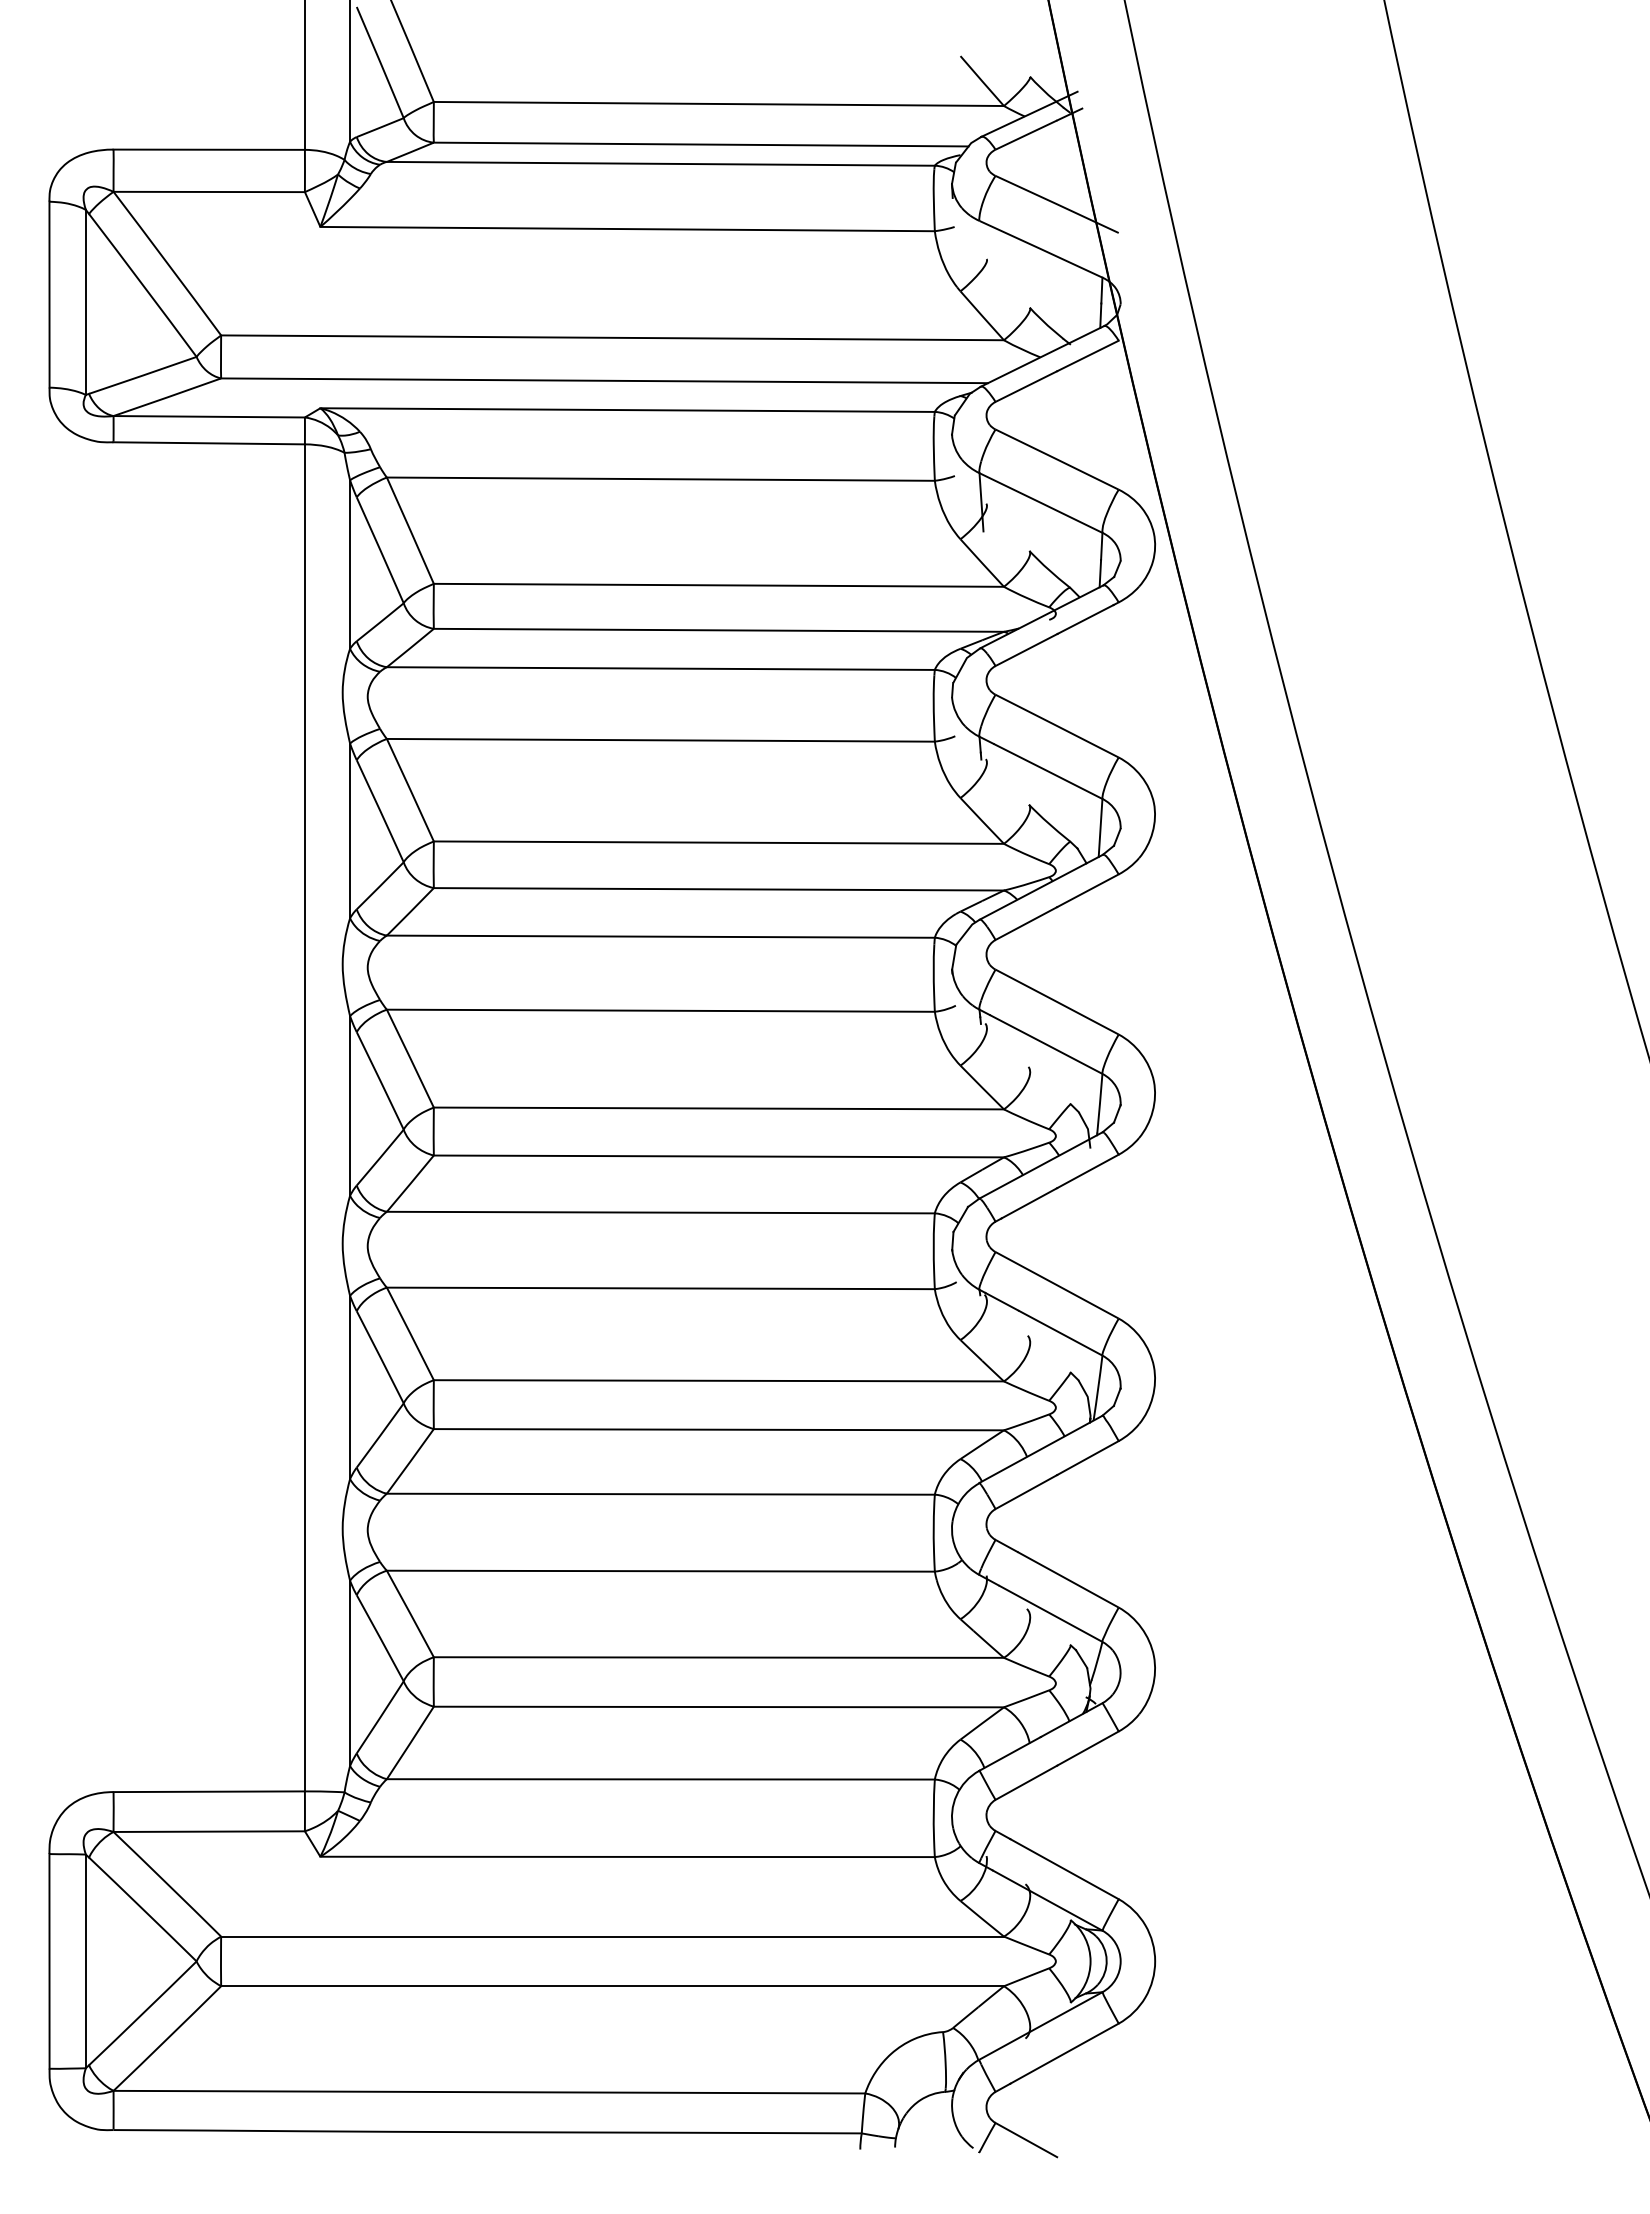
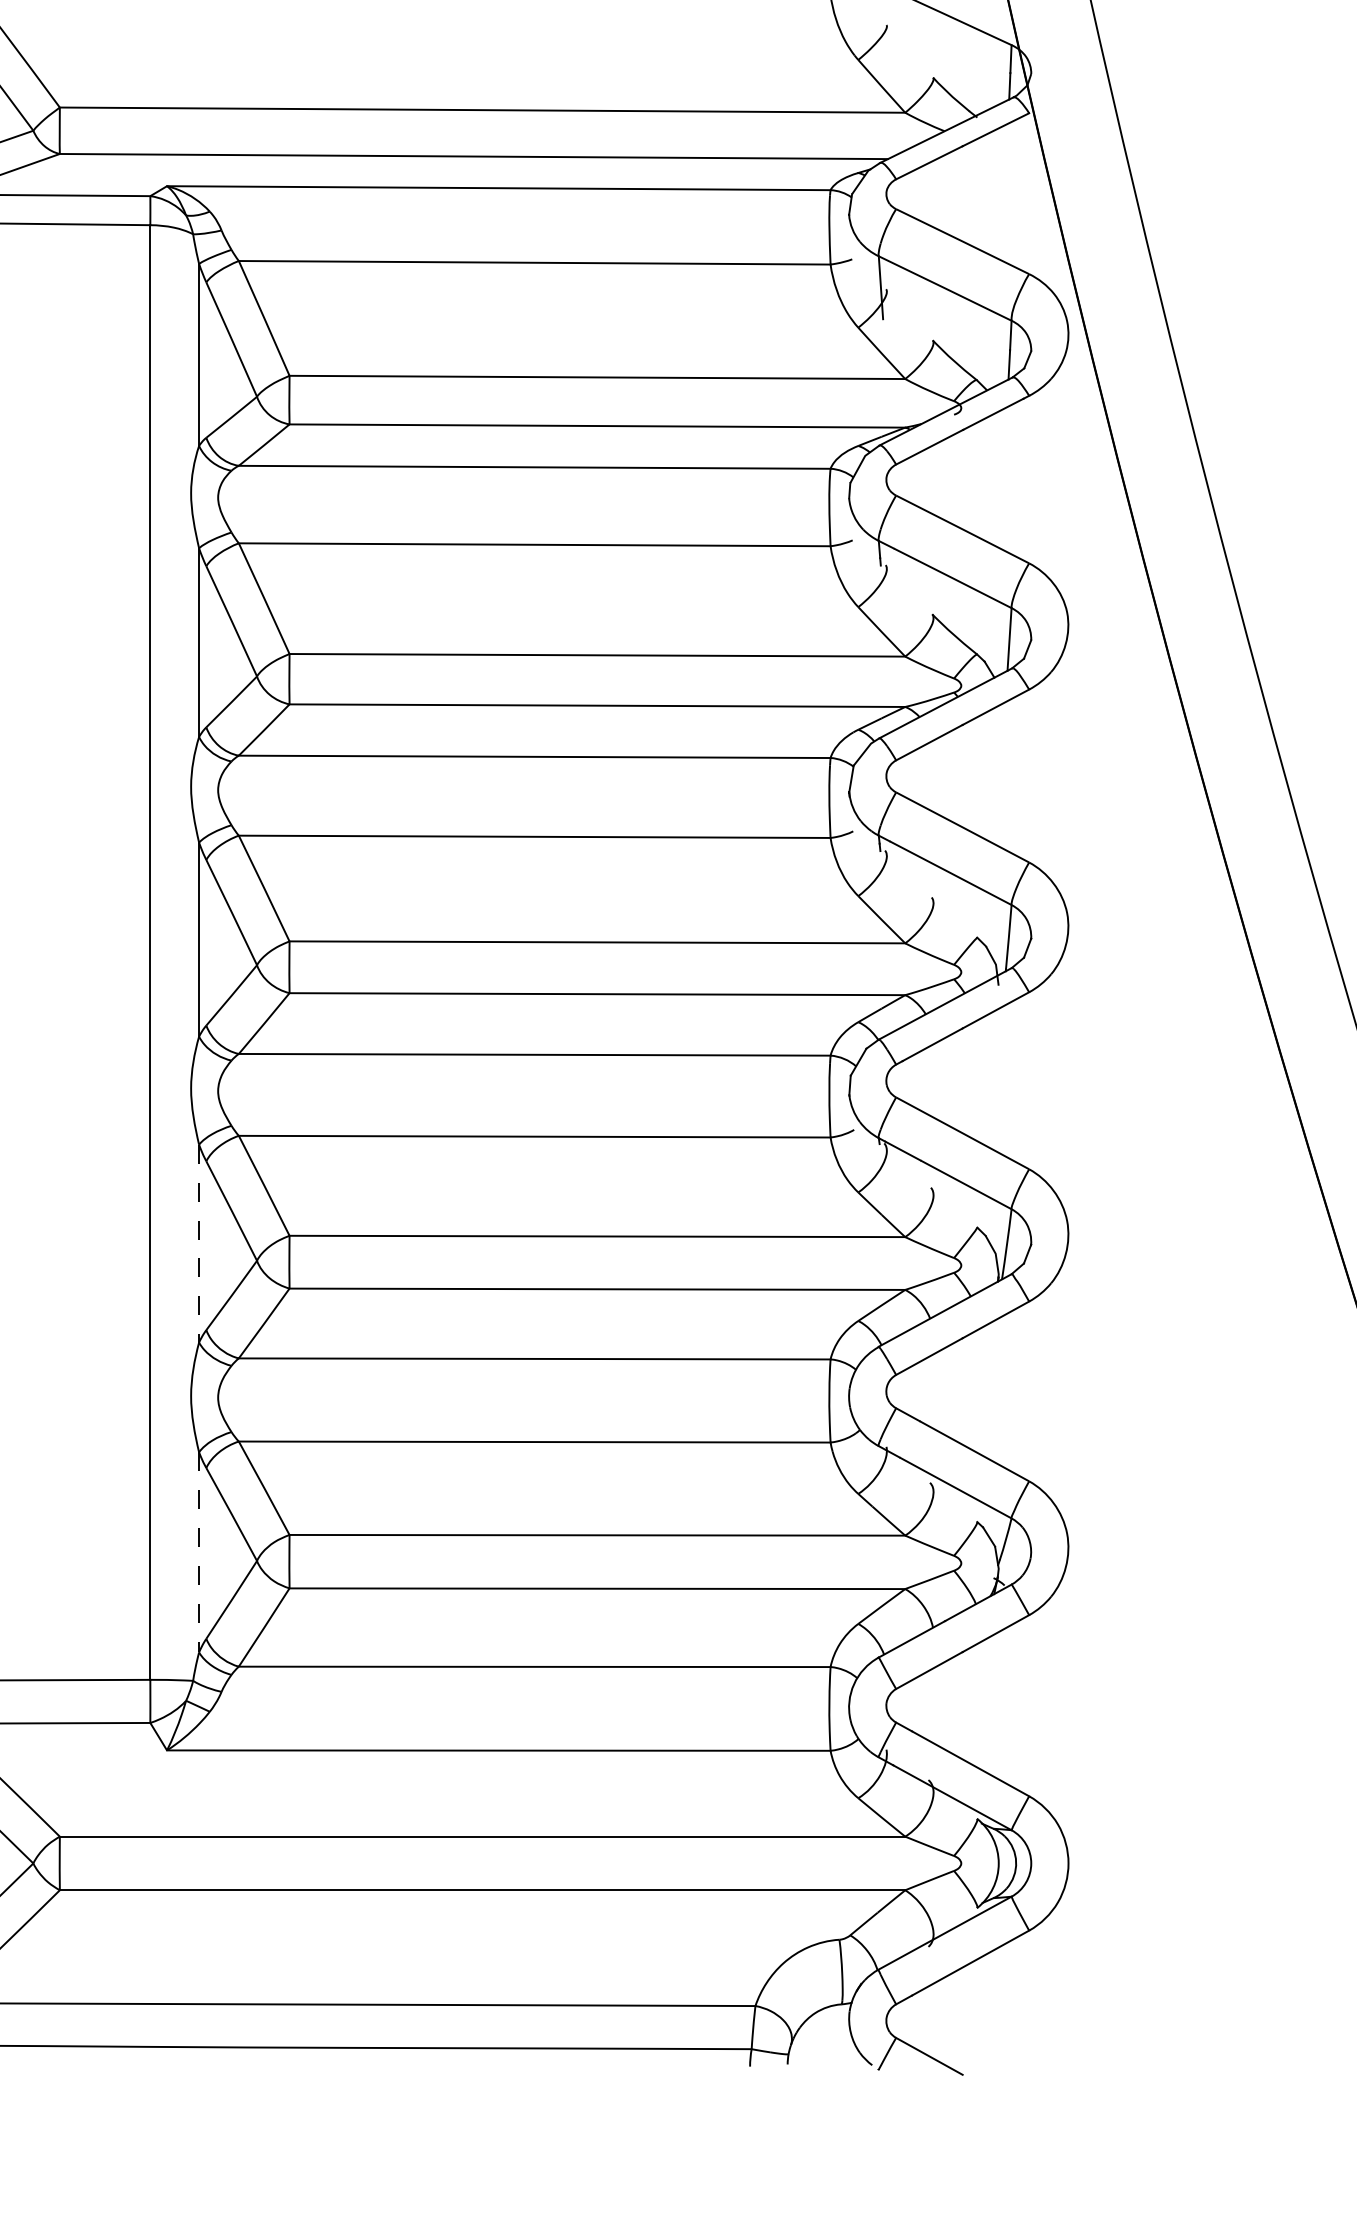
line: (350, 1387) -> (199, 1243), solid -> dashed
line: (350, 1673) -> (199, 1552), solid -> dashed

